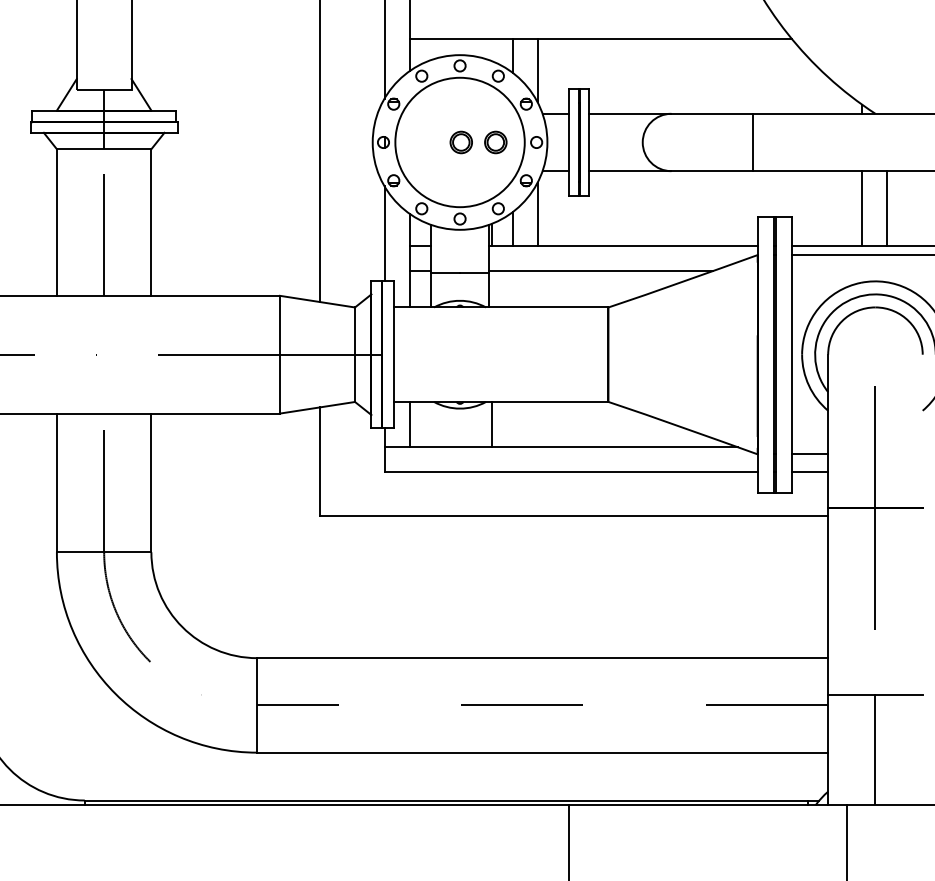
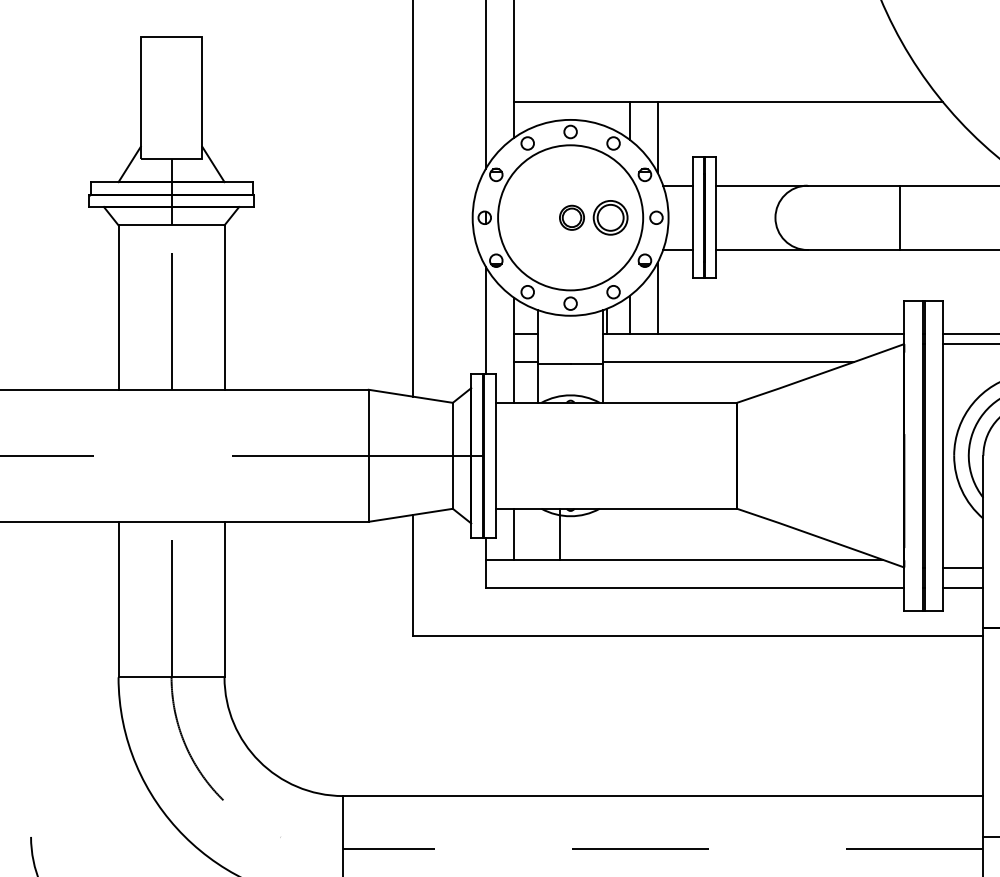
part: (495, 142) -> (610, 217), size x1.4
line: (492, 424) -> (559, 534), moved

